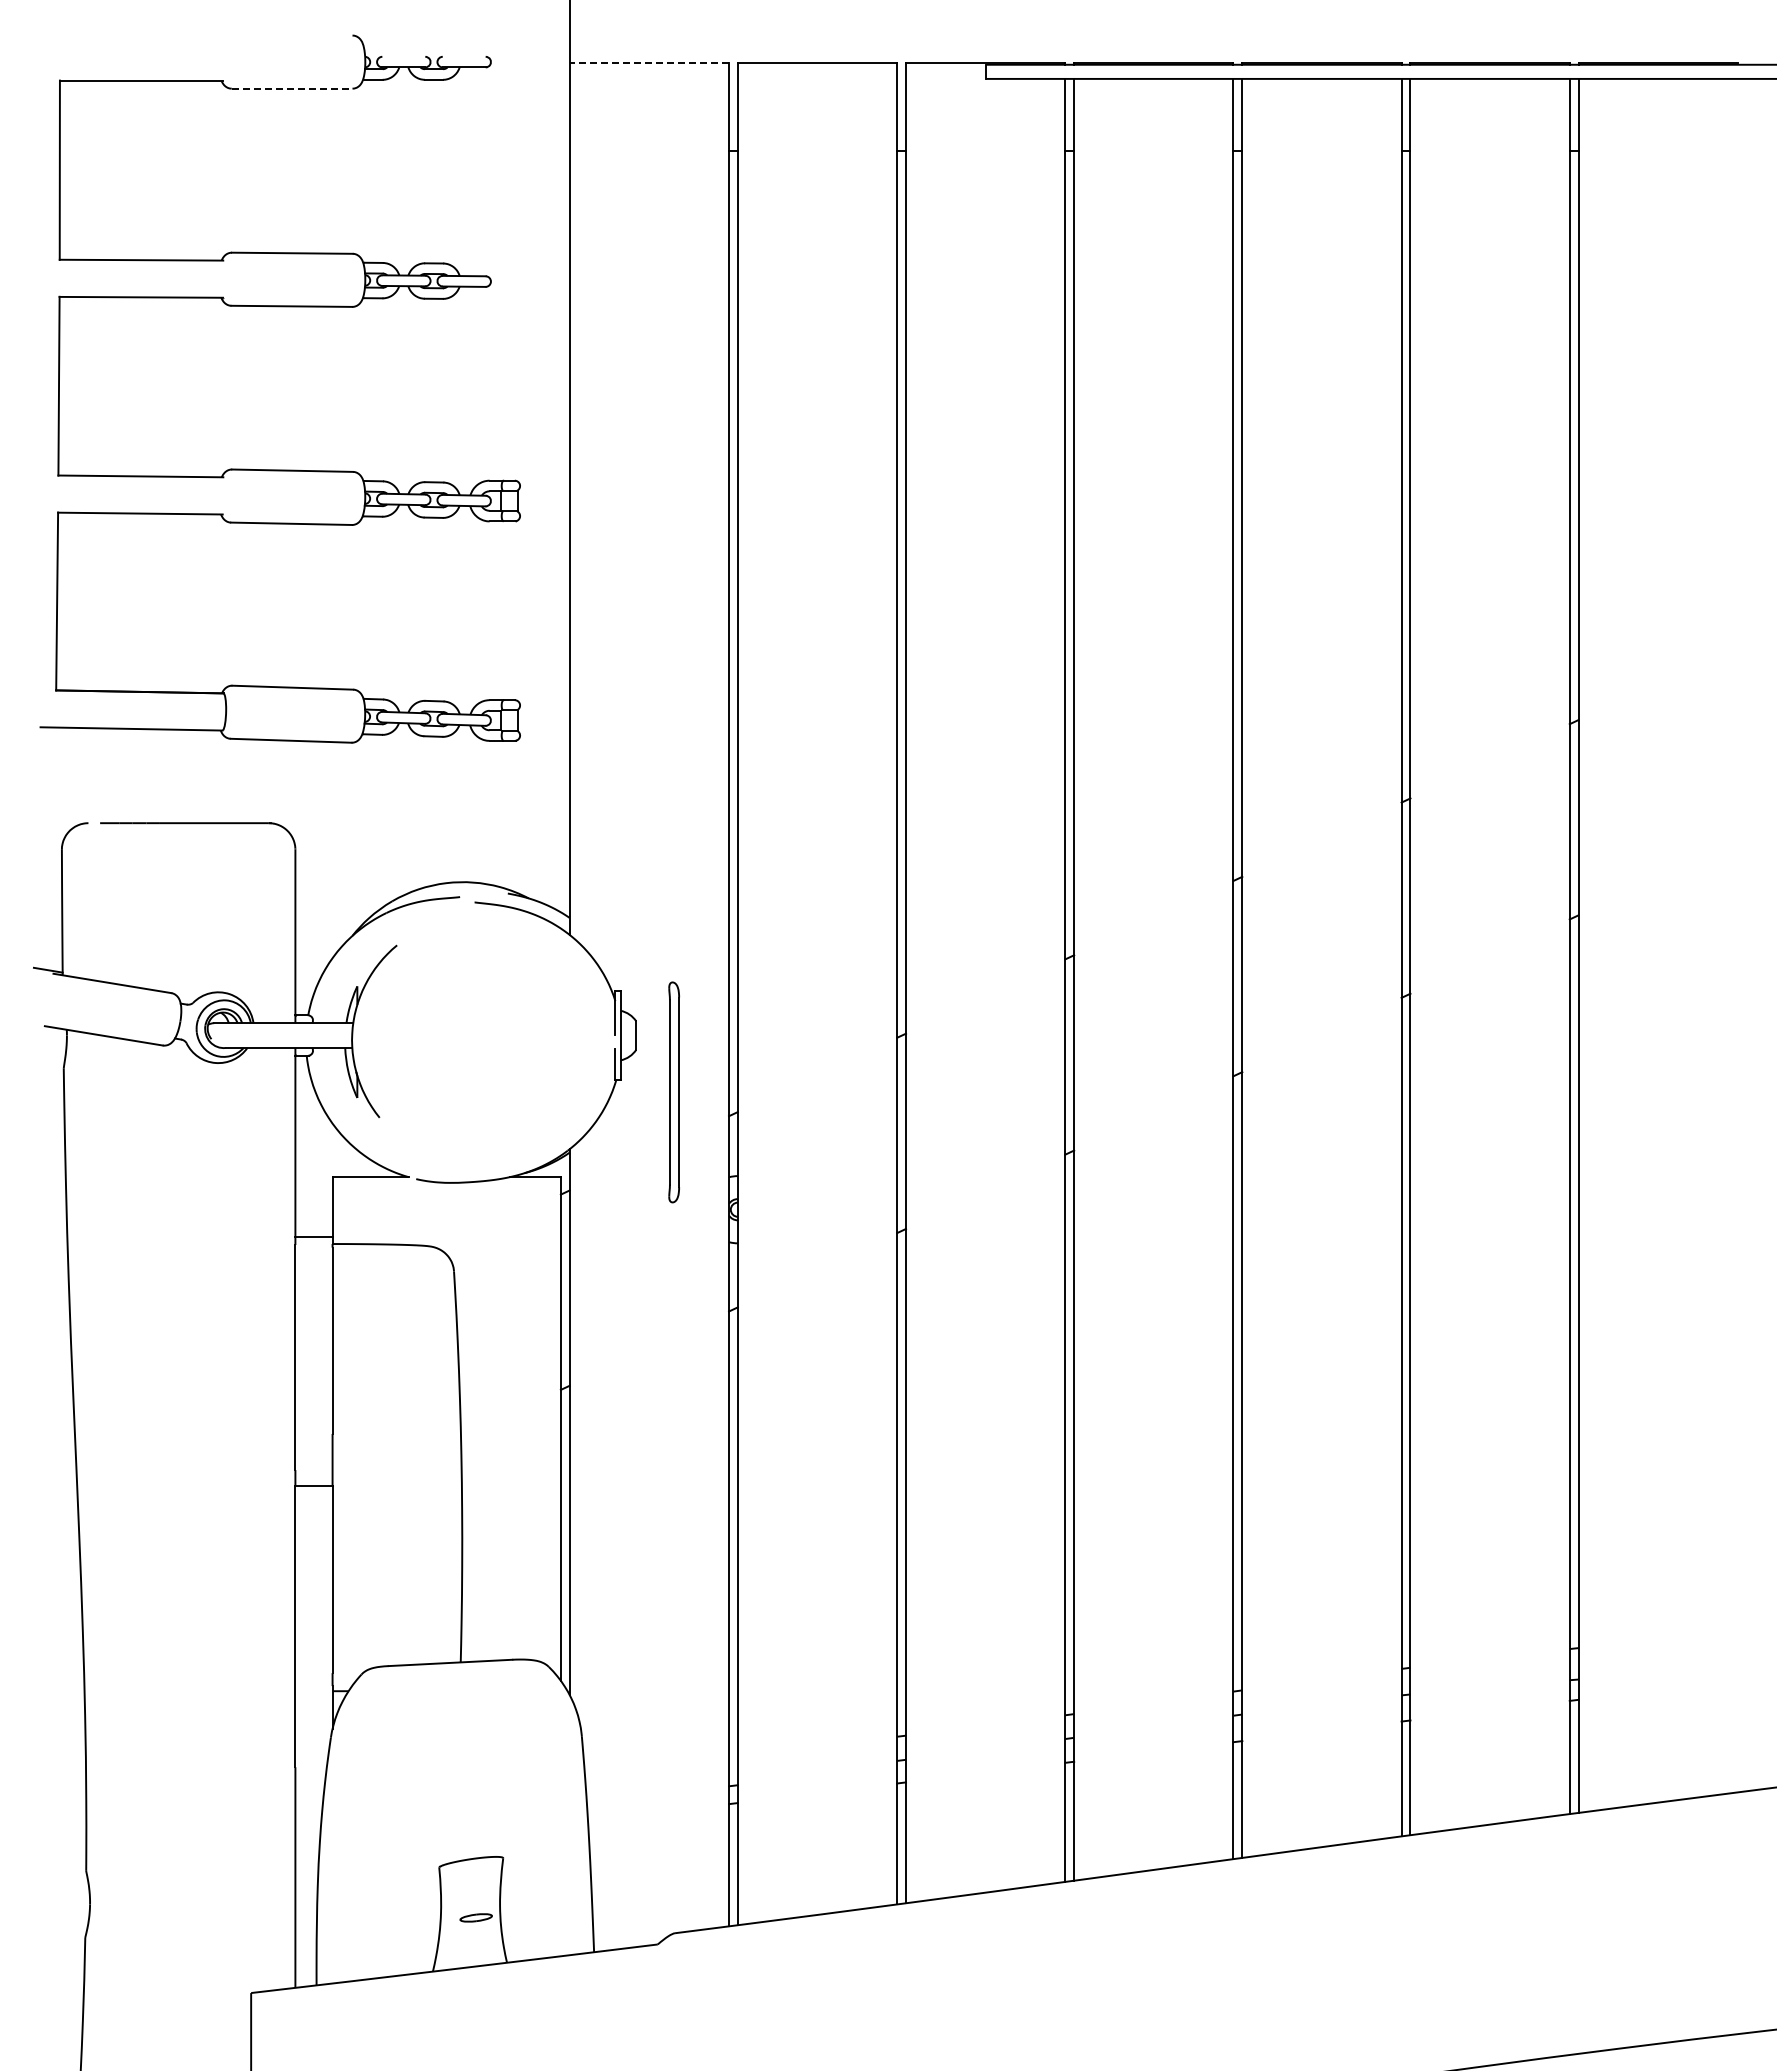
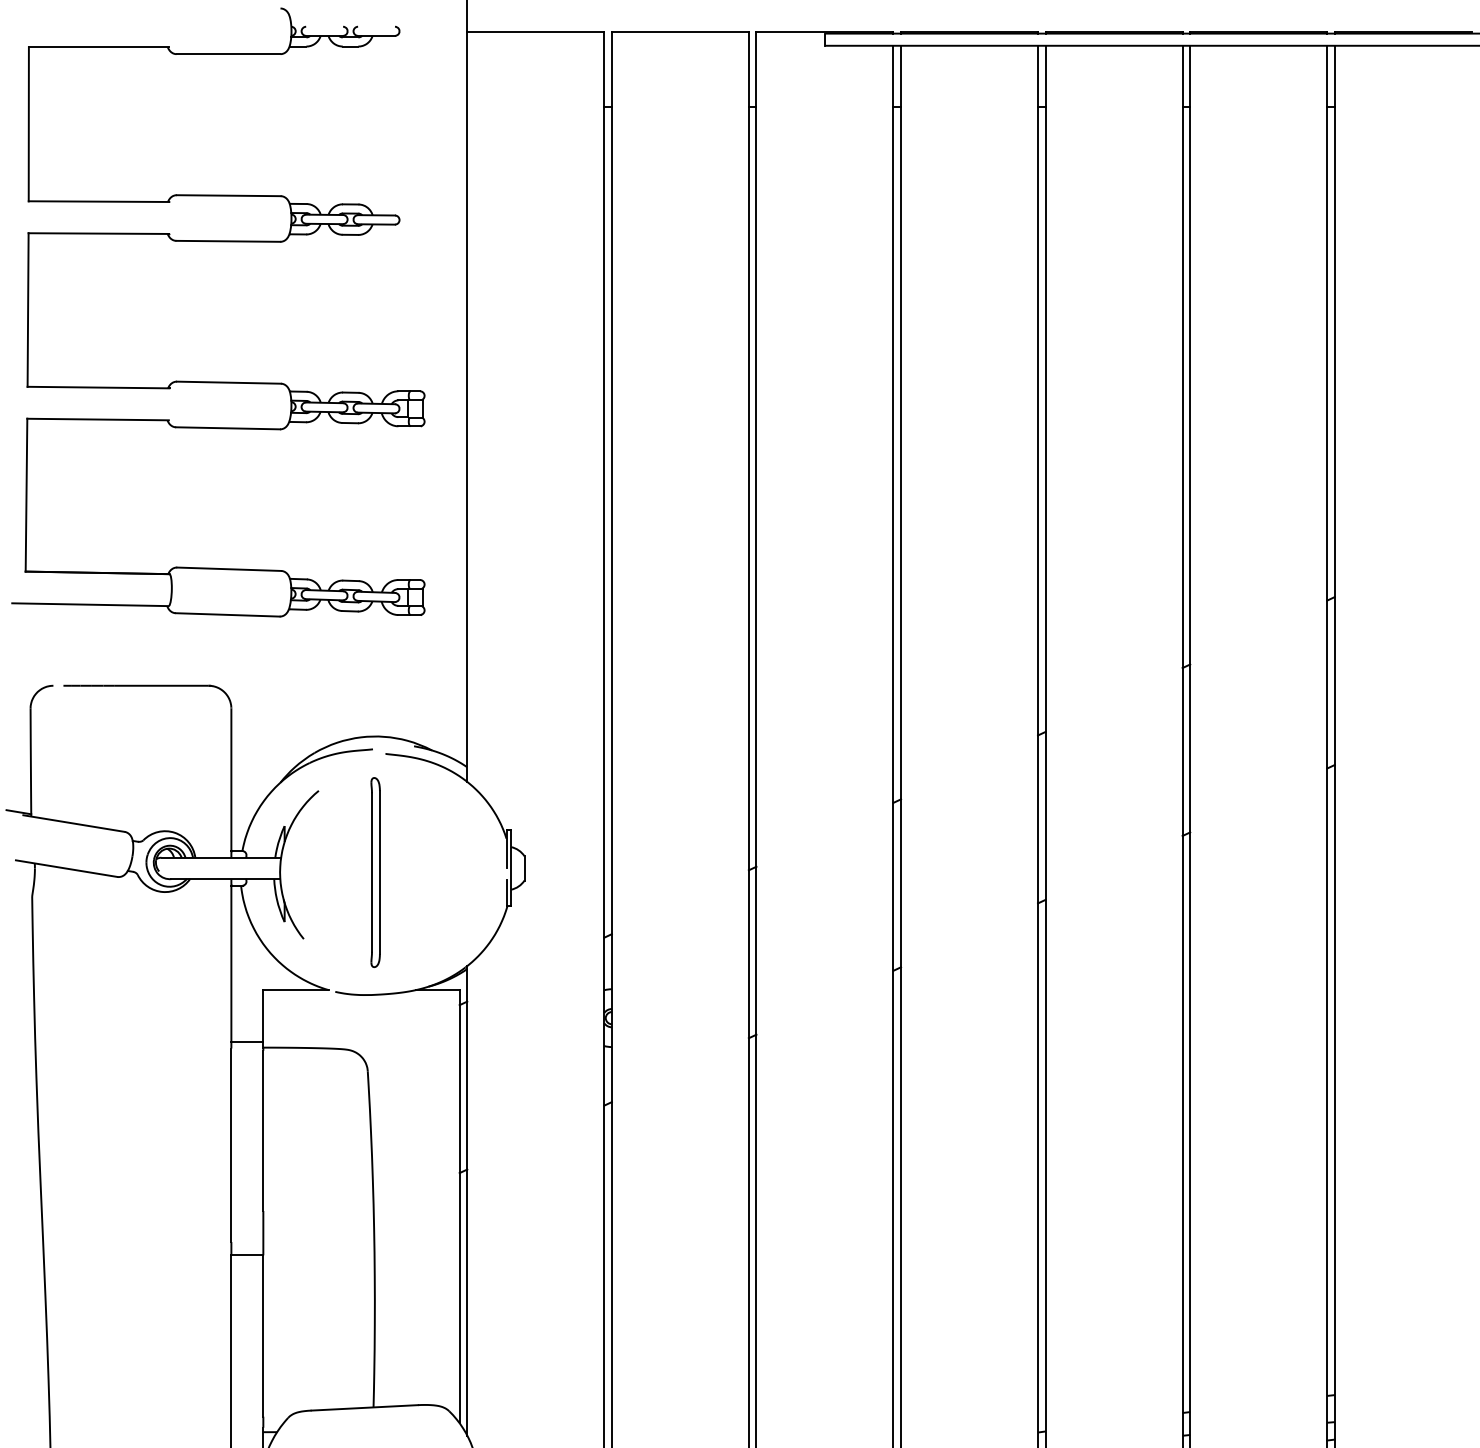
line: (649, 63) -> (535, 32), dashed -> solid
line: (292, 88) -> (228, 54), dashed -> solid
part: (673, 1092) -> (375, 872), moved

